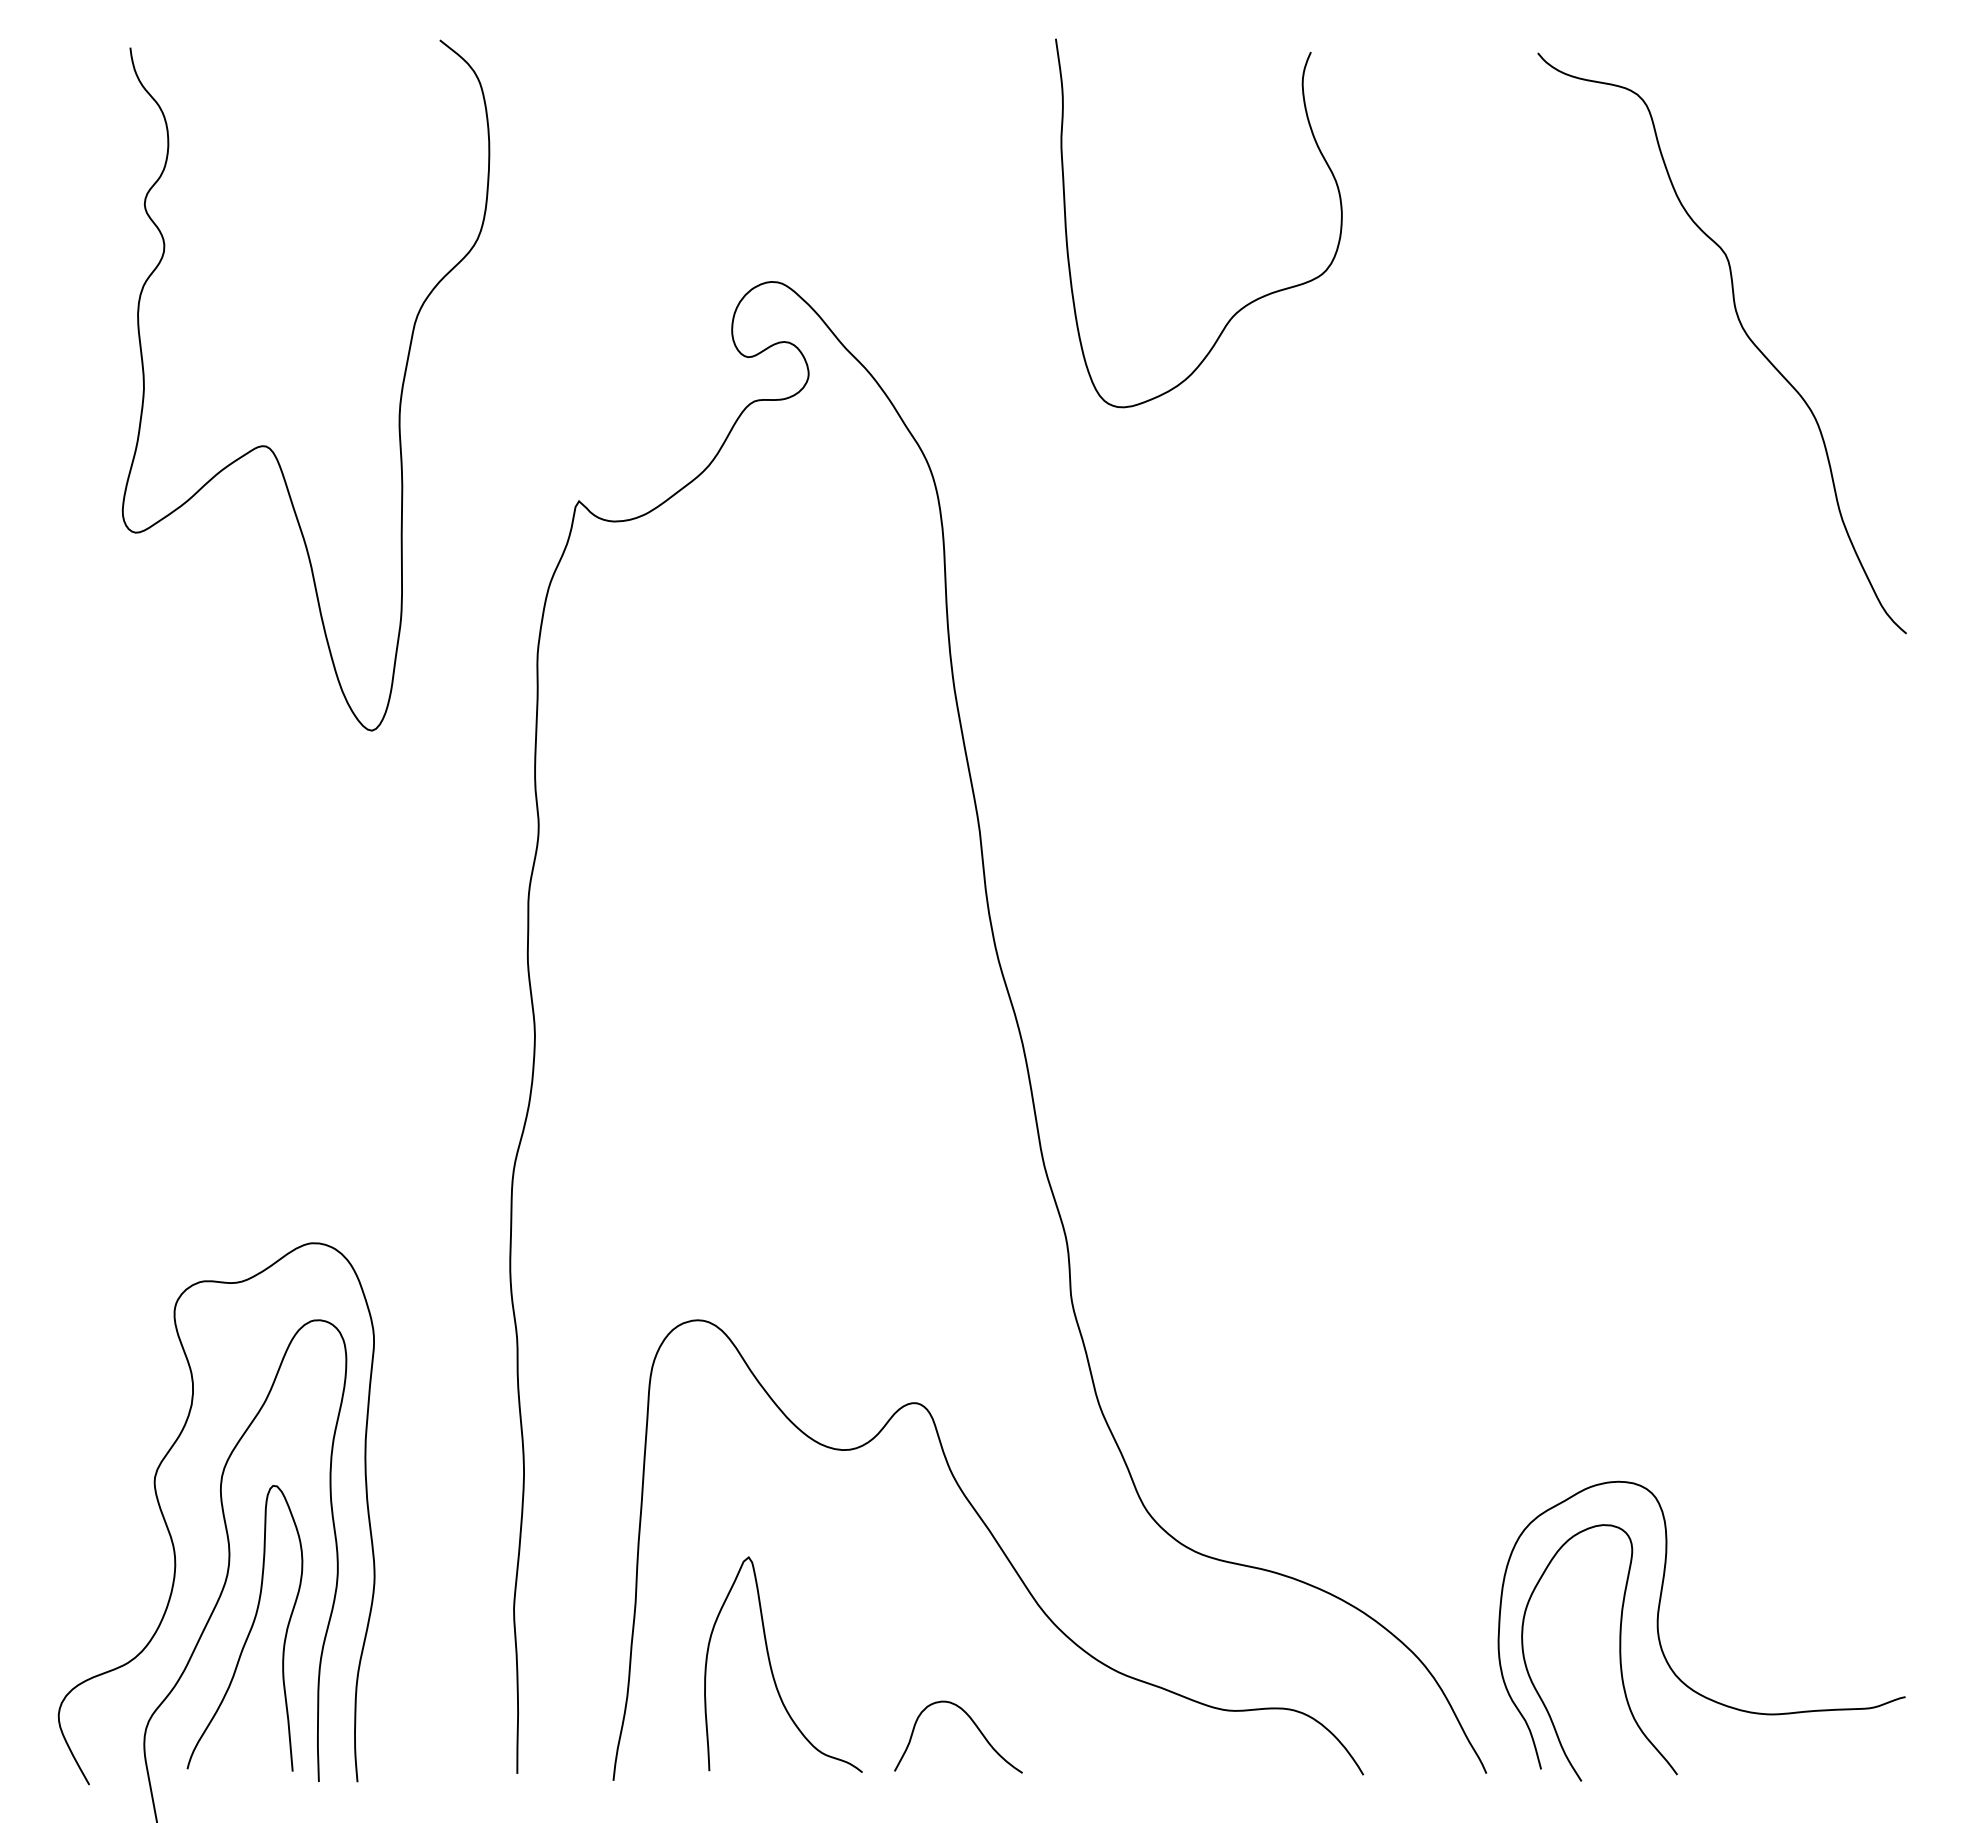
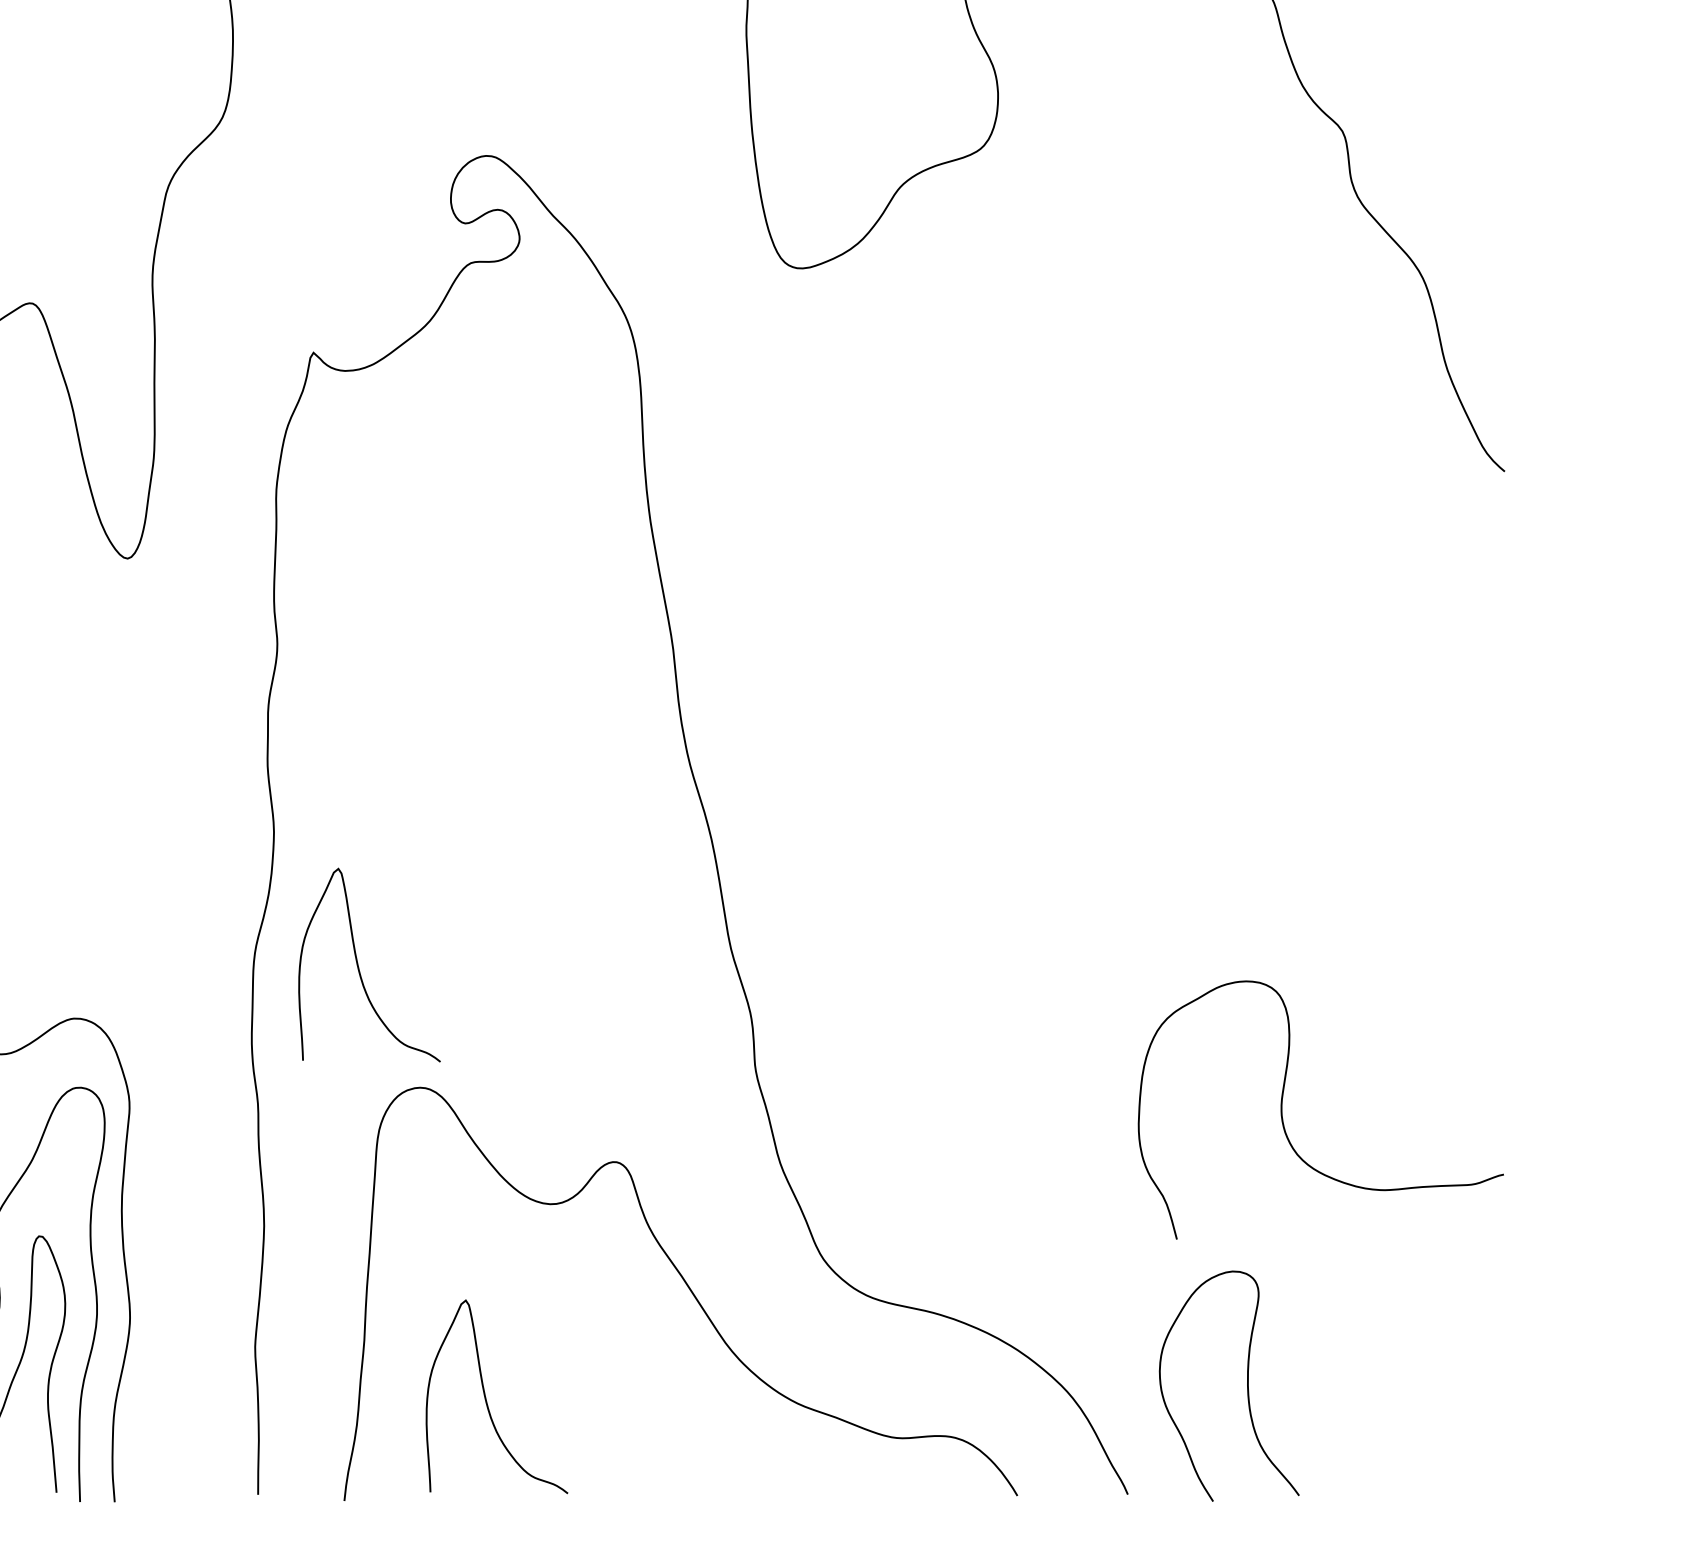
curve: (630, 1187) -> (359, 968), added
curve: (1659, 1633) -> (1283, 1117), moved
curve: (975, 1726) -> (669, 1452), removed

